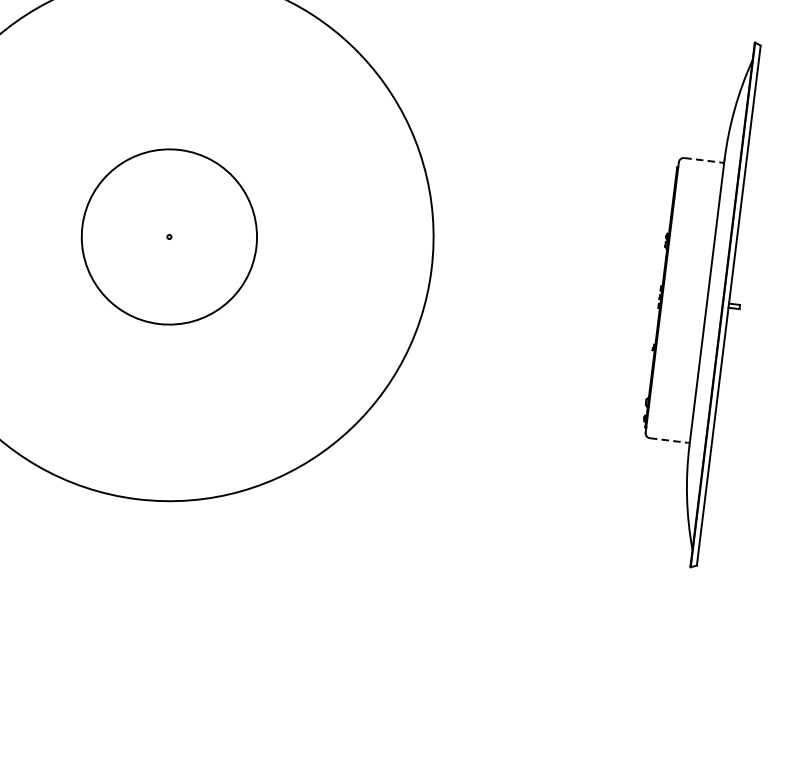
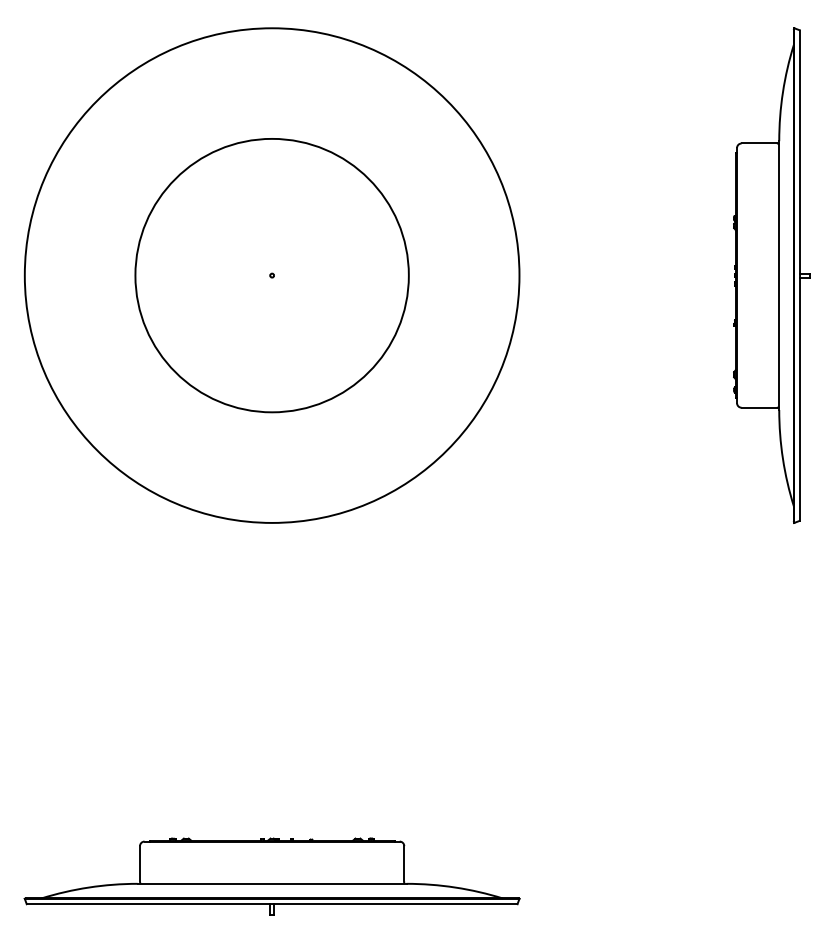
line: (703, 160) -> (759, 143), dashed -> solid
circle: (168, 236) -> (271, 275), size x1.67
line: (668, 440) -> (759, 407), dashed -> solid

